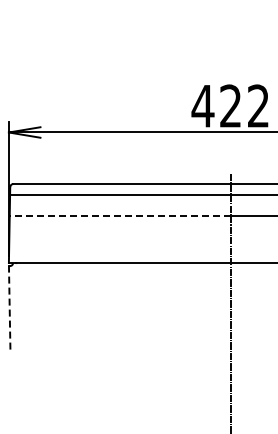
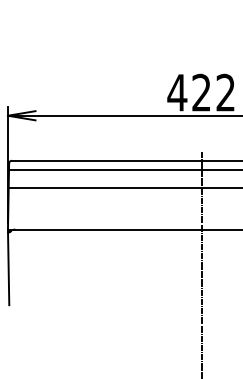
line: (120, 215) -> (105, 188), dashed -> solid
line: (9, 307) -> (8, 268), dashed -> solid

